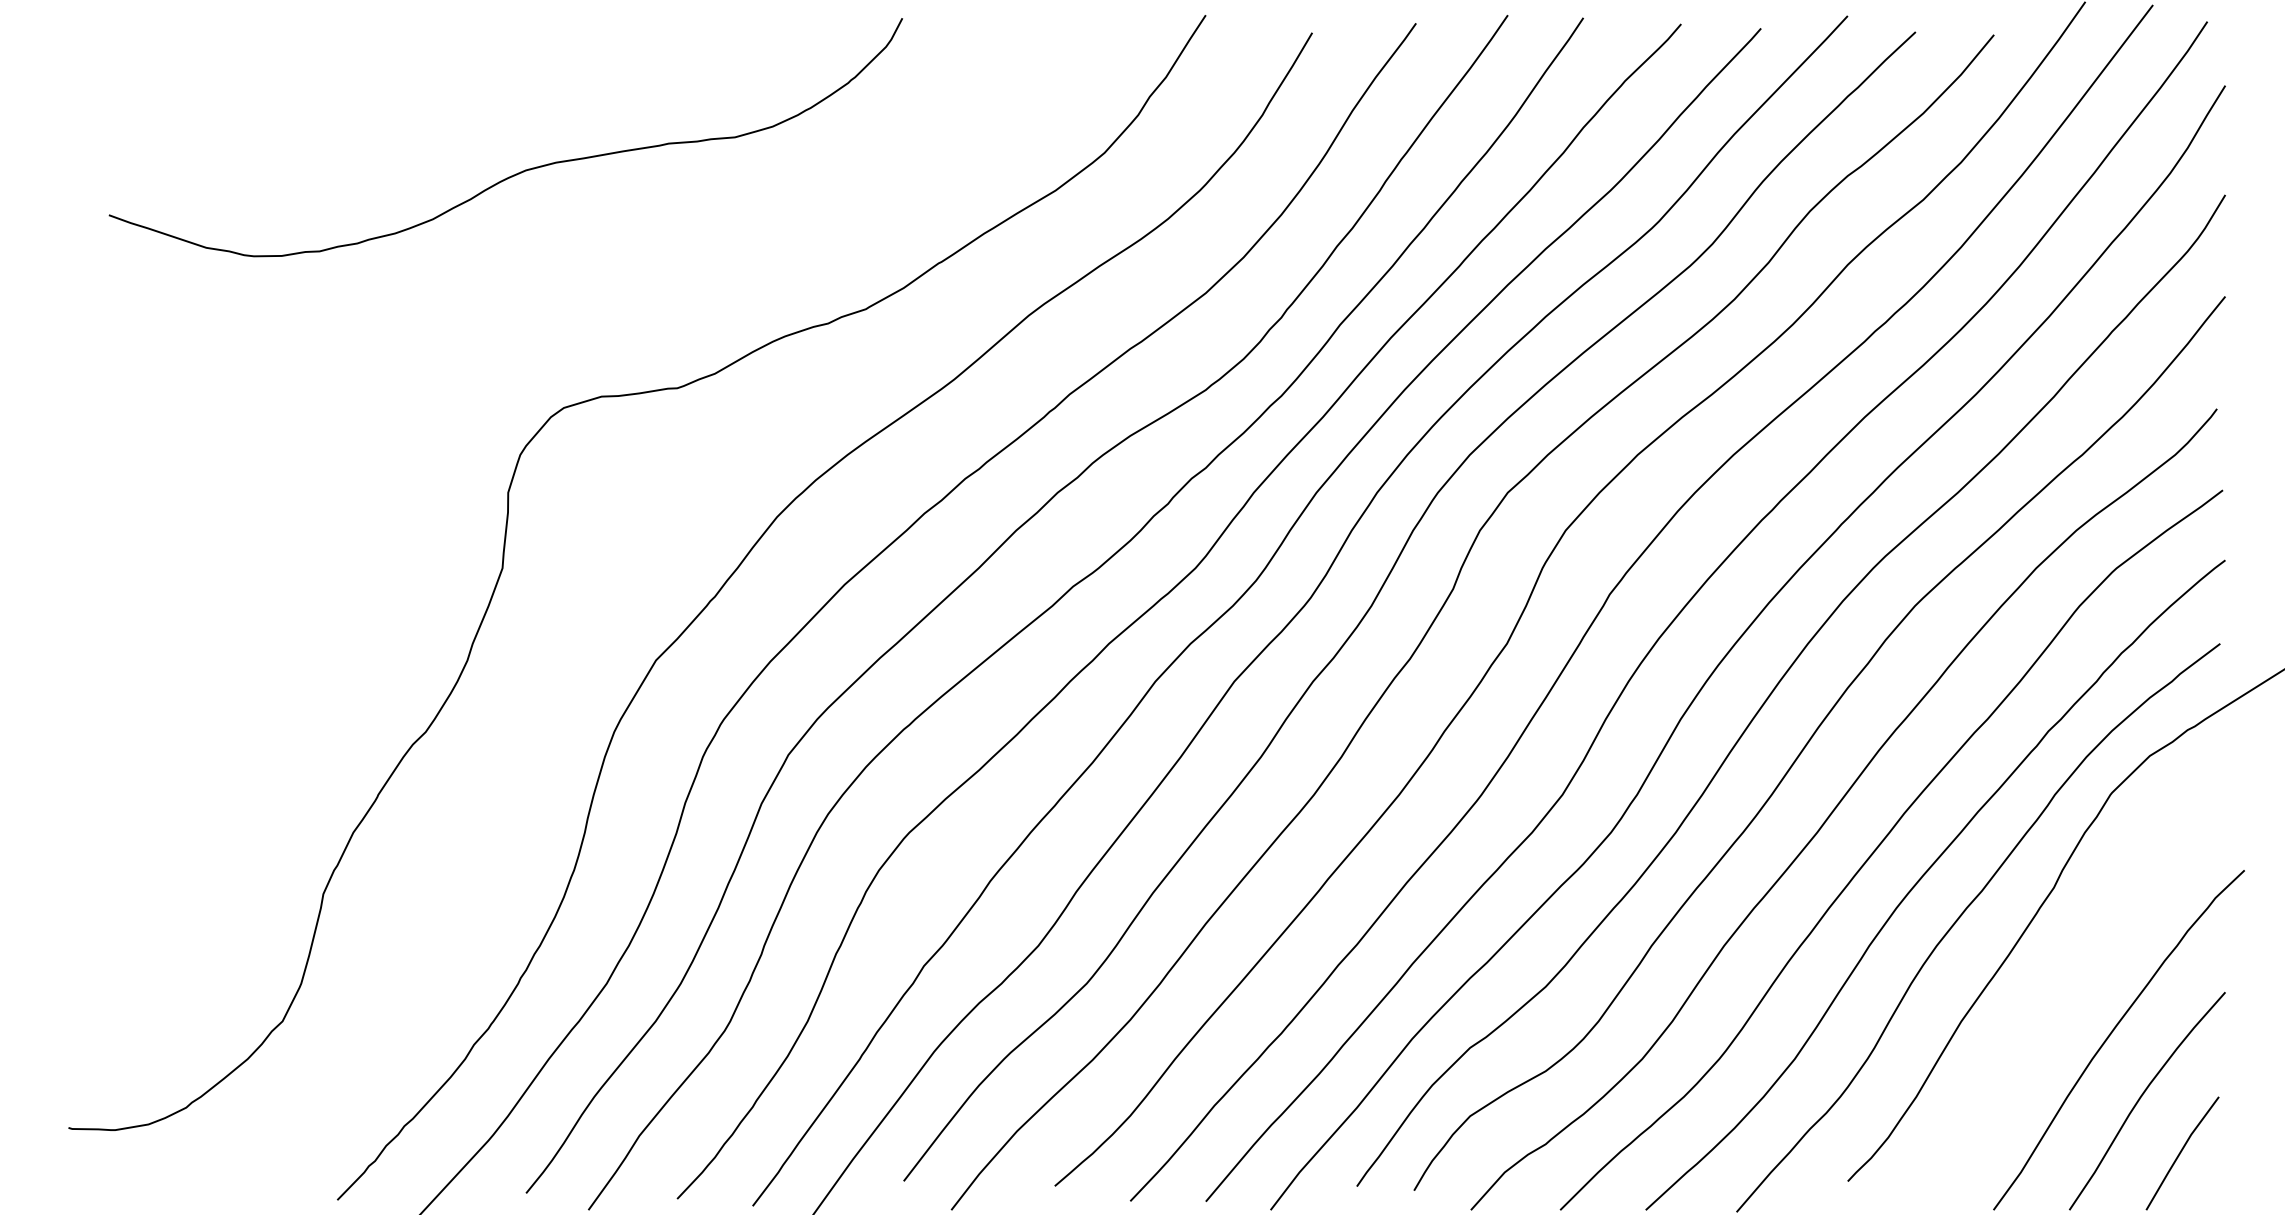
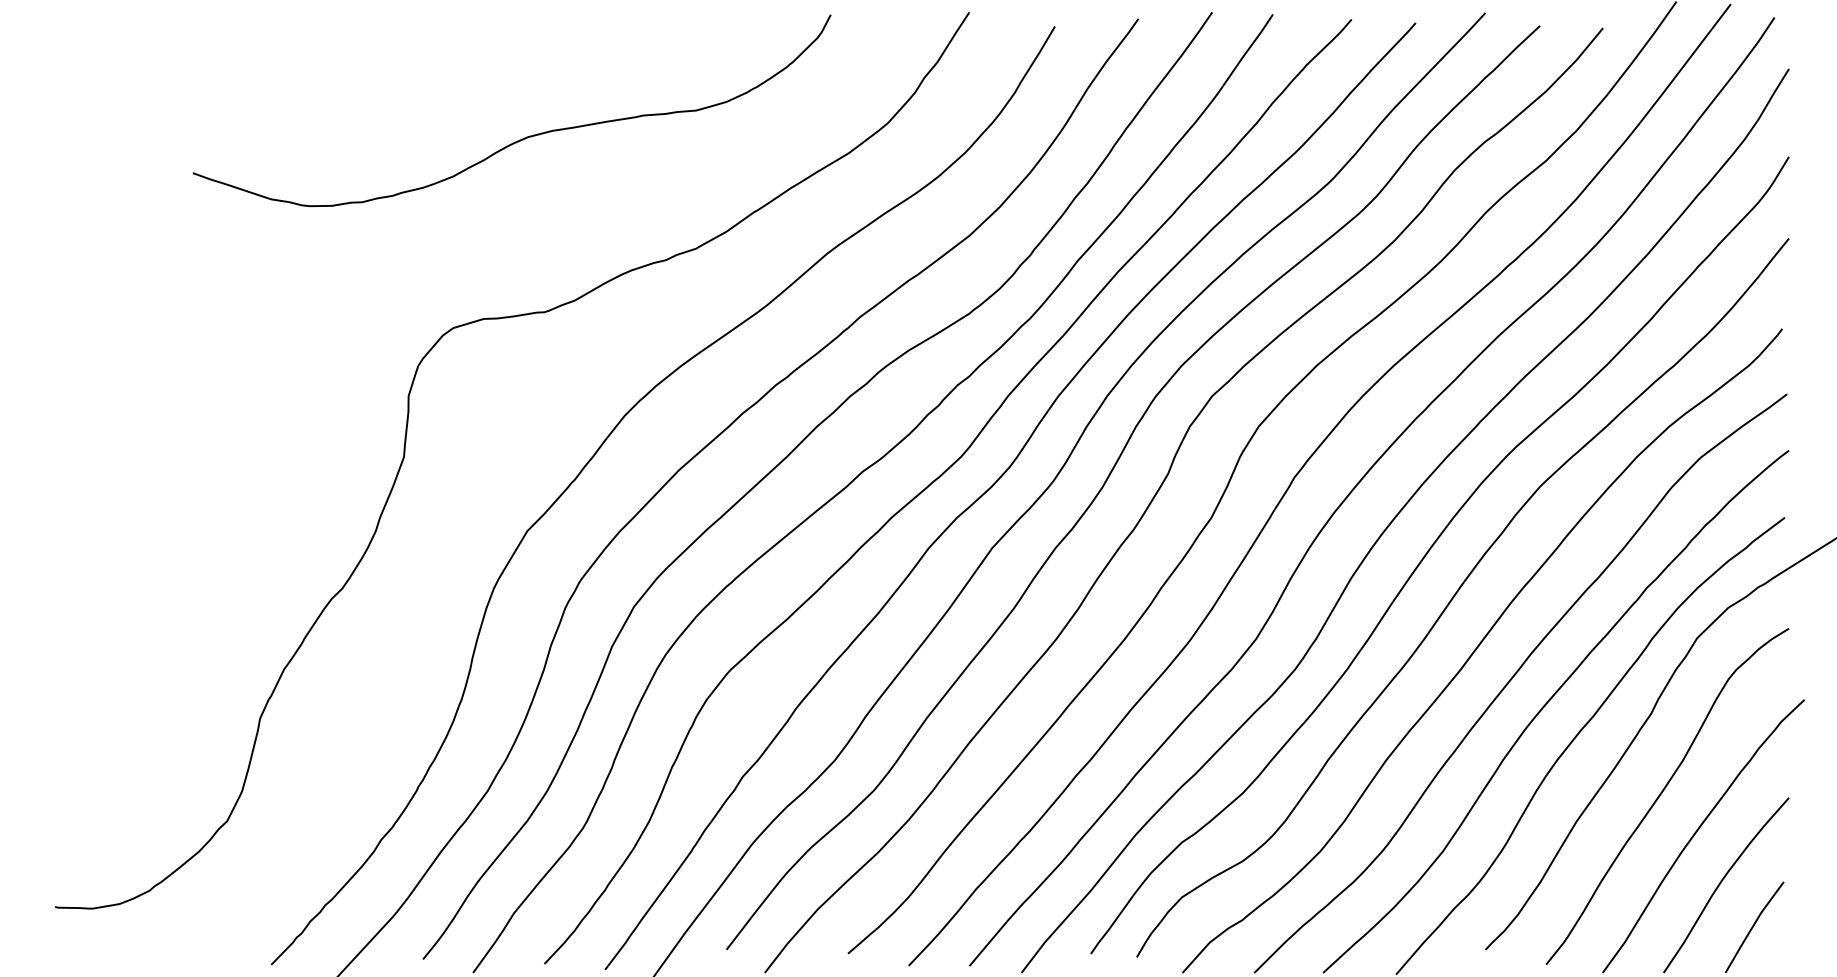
curve: (522, 170) -> (525, 137), moved
curve: (2068, 985) -> (1662, 792), added

